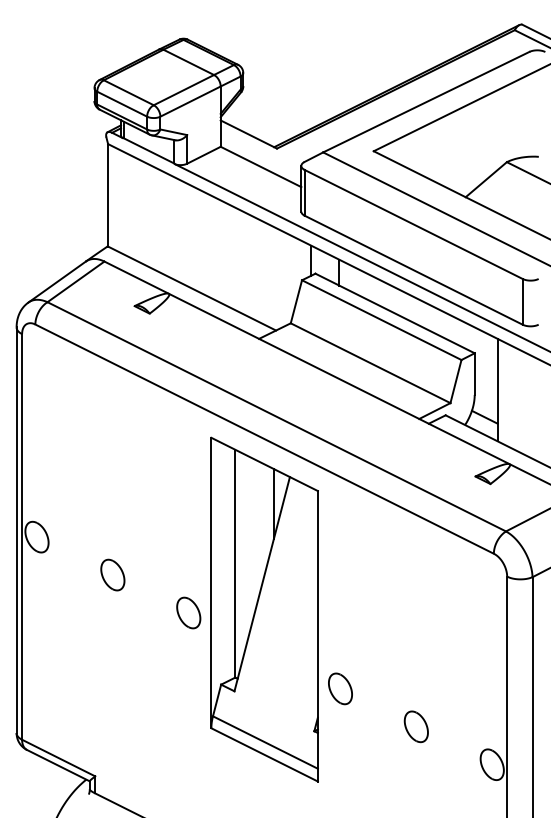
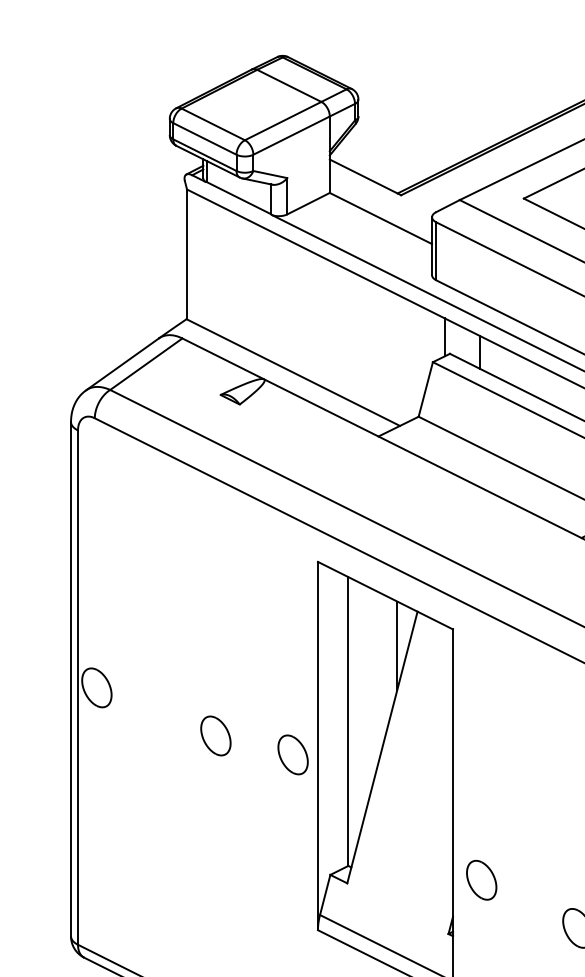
part: (112, 574) -> (215, 735), moved
part: (188, 612) -> (292, 754), moved

